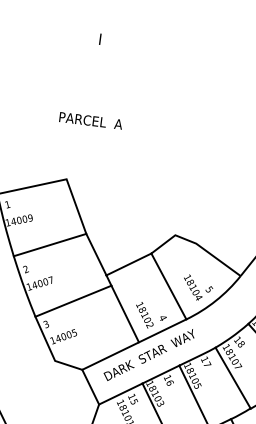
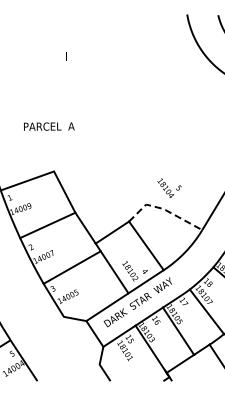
text: (91, 120) -> (49, 126), moved
line: (195, 244) -> (163, 209), solid -> dashed
text: (197, 287) -> (169, 187), moved

